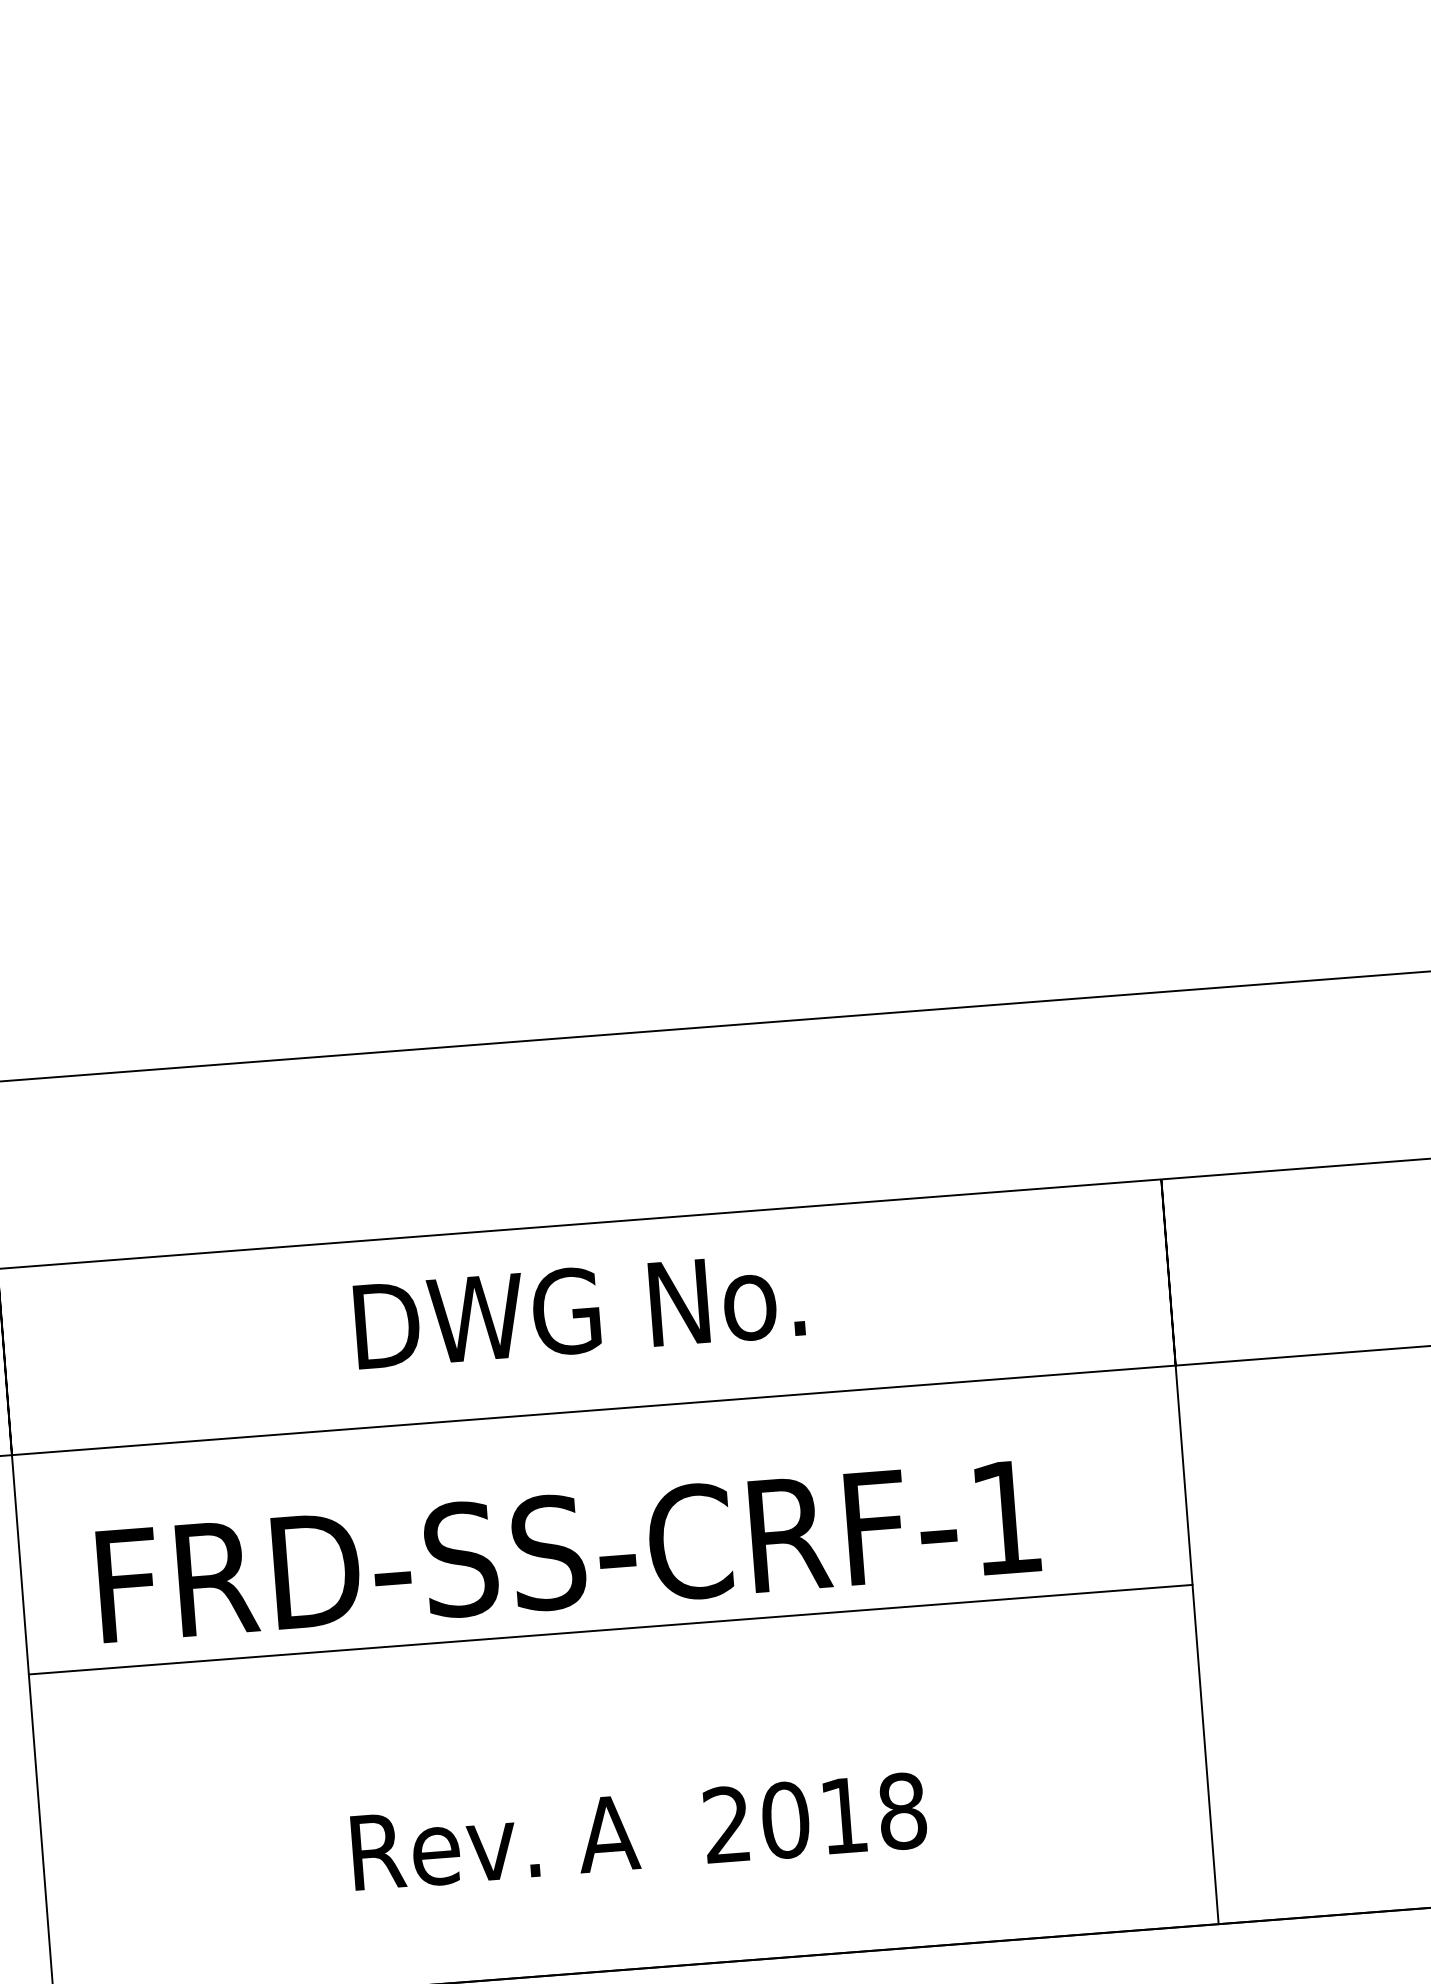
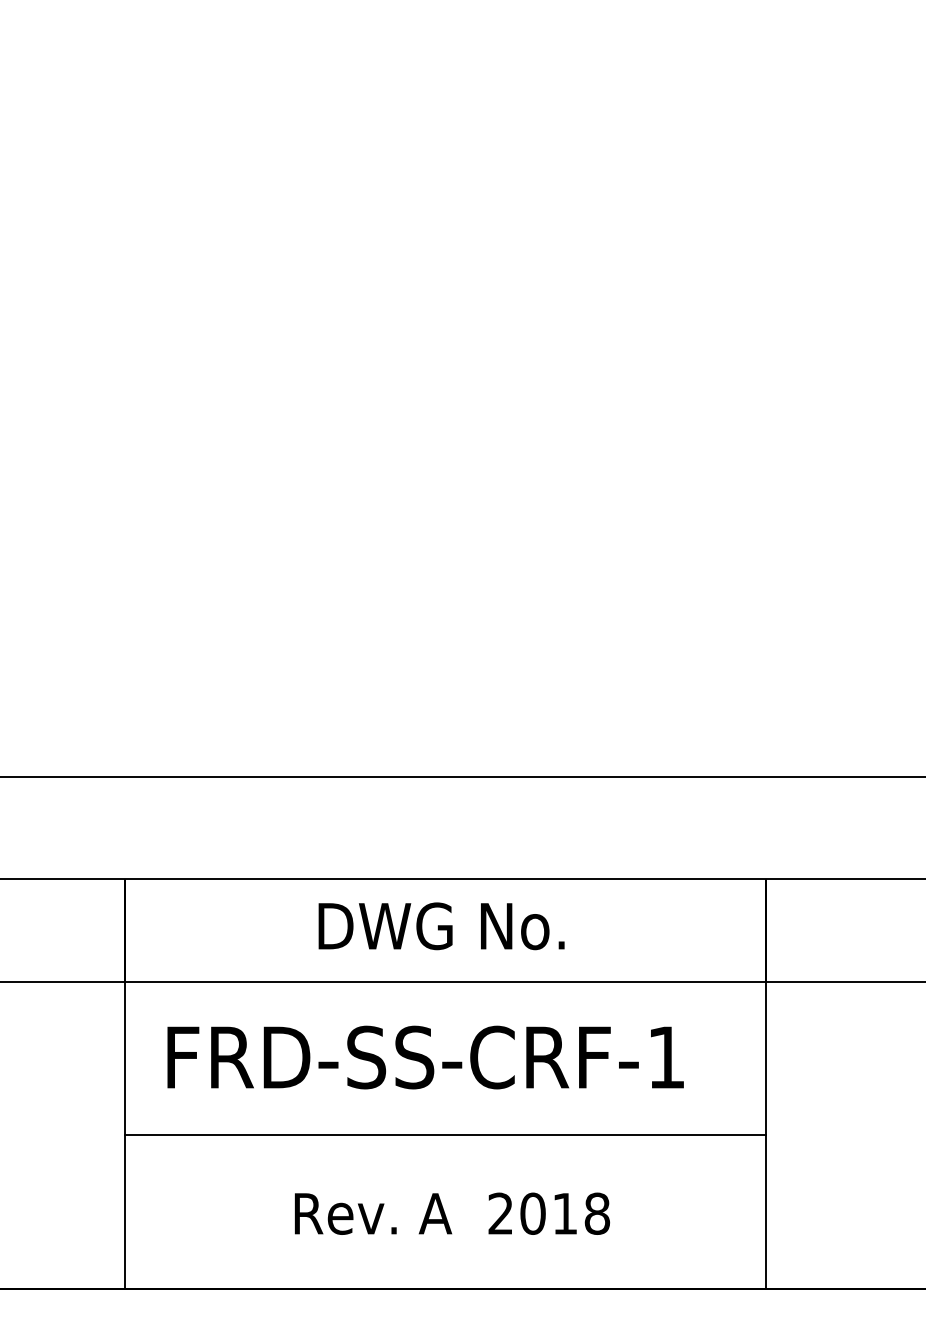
line: (610, 1630) -> (445, 1135), moved

